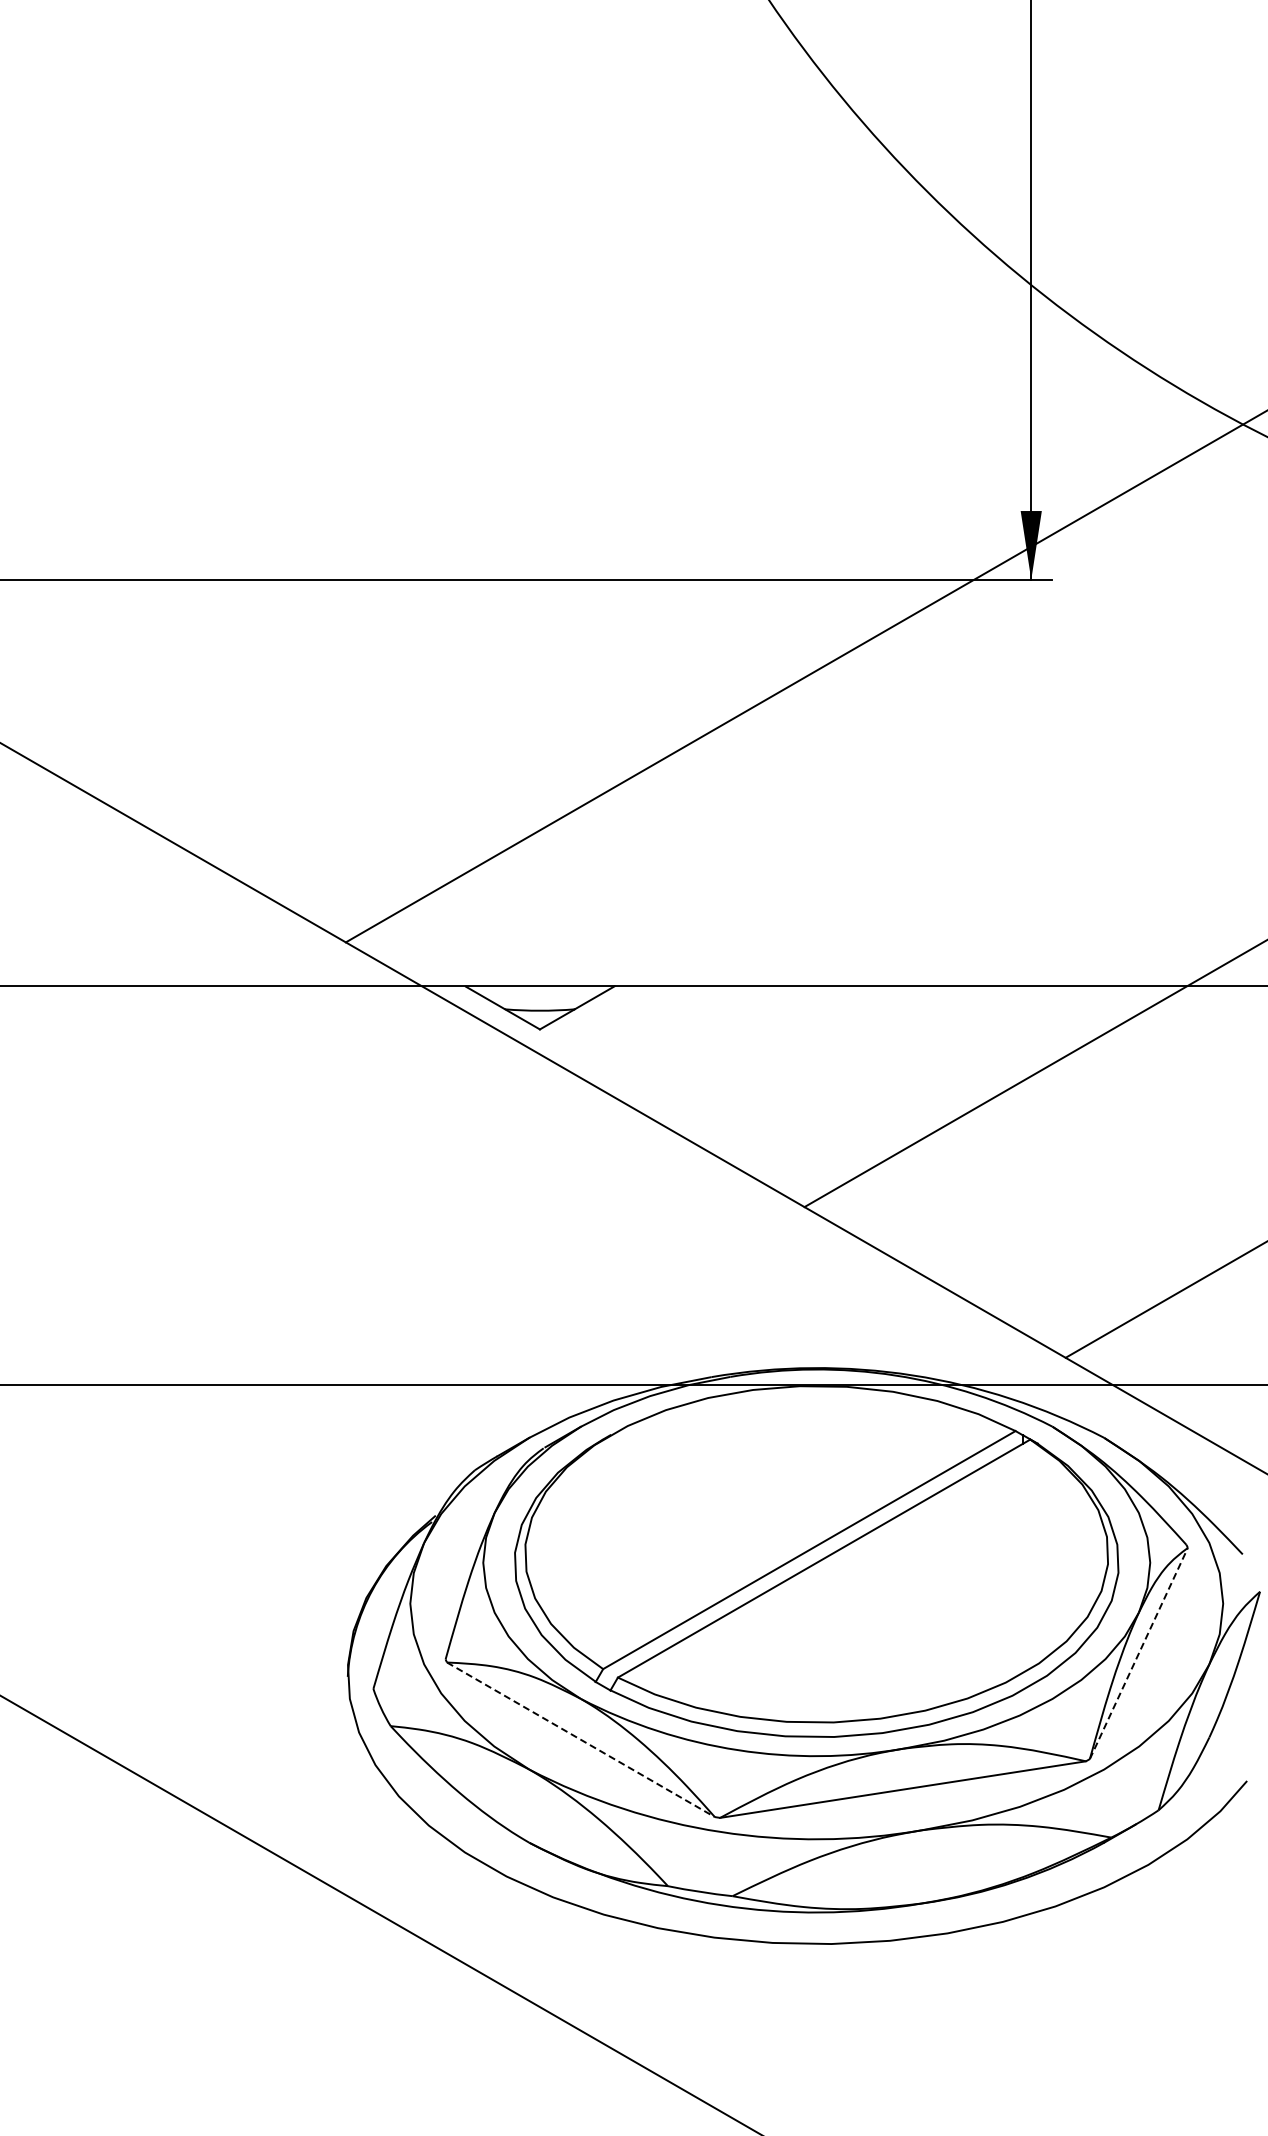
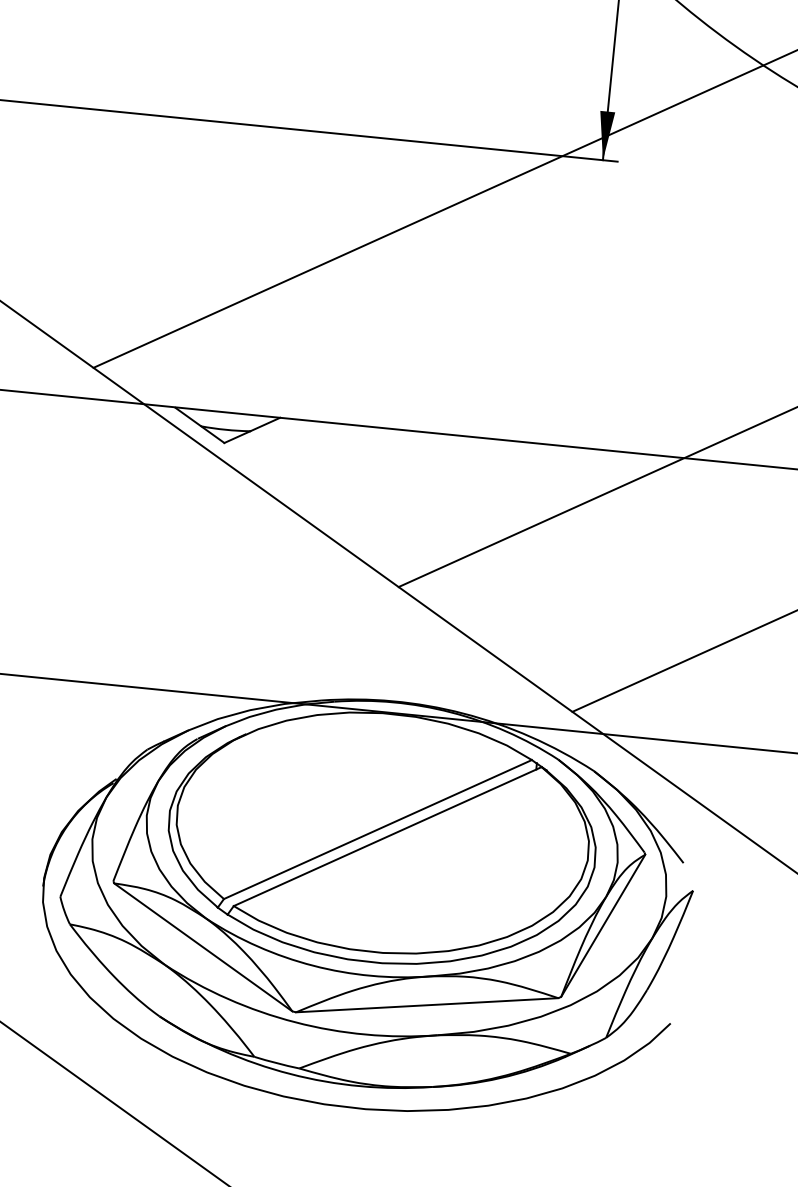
line: (1139, 1653) -> (603, 925), dashed -> solid
line: (580, 1739) -> (202, 947), dashed -> solid

